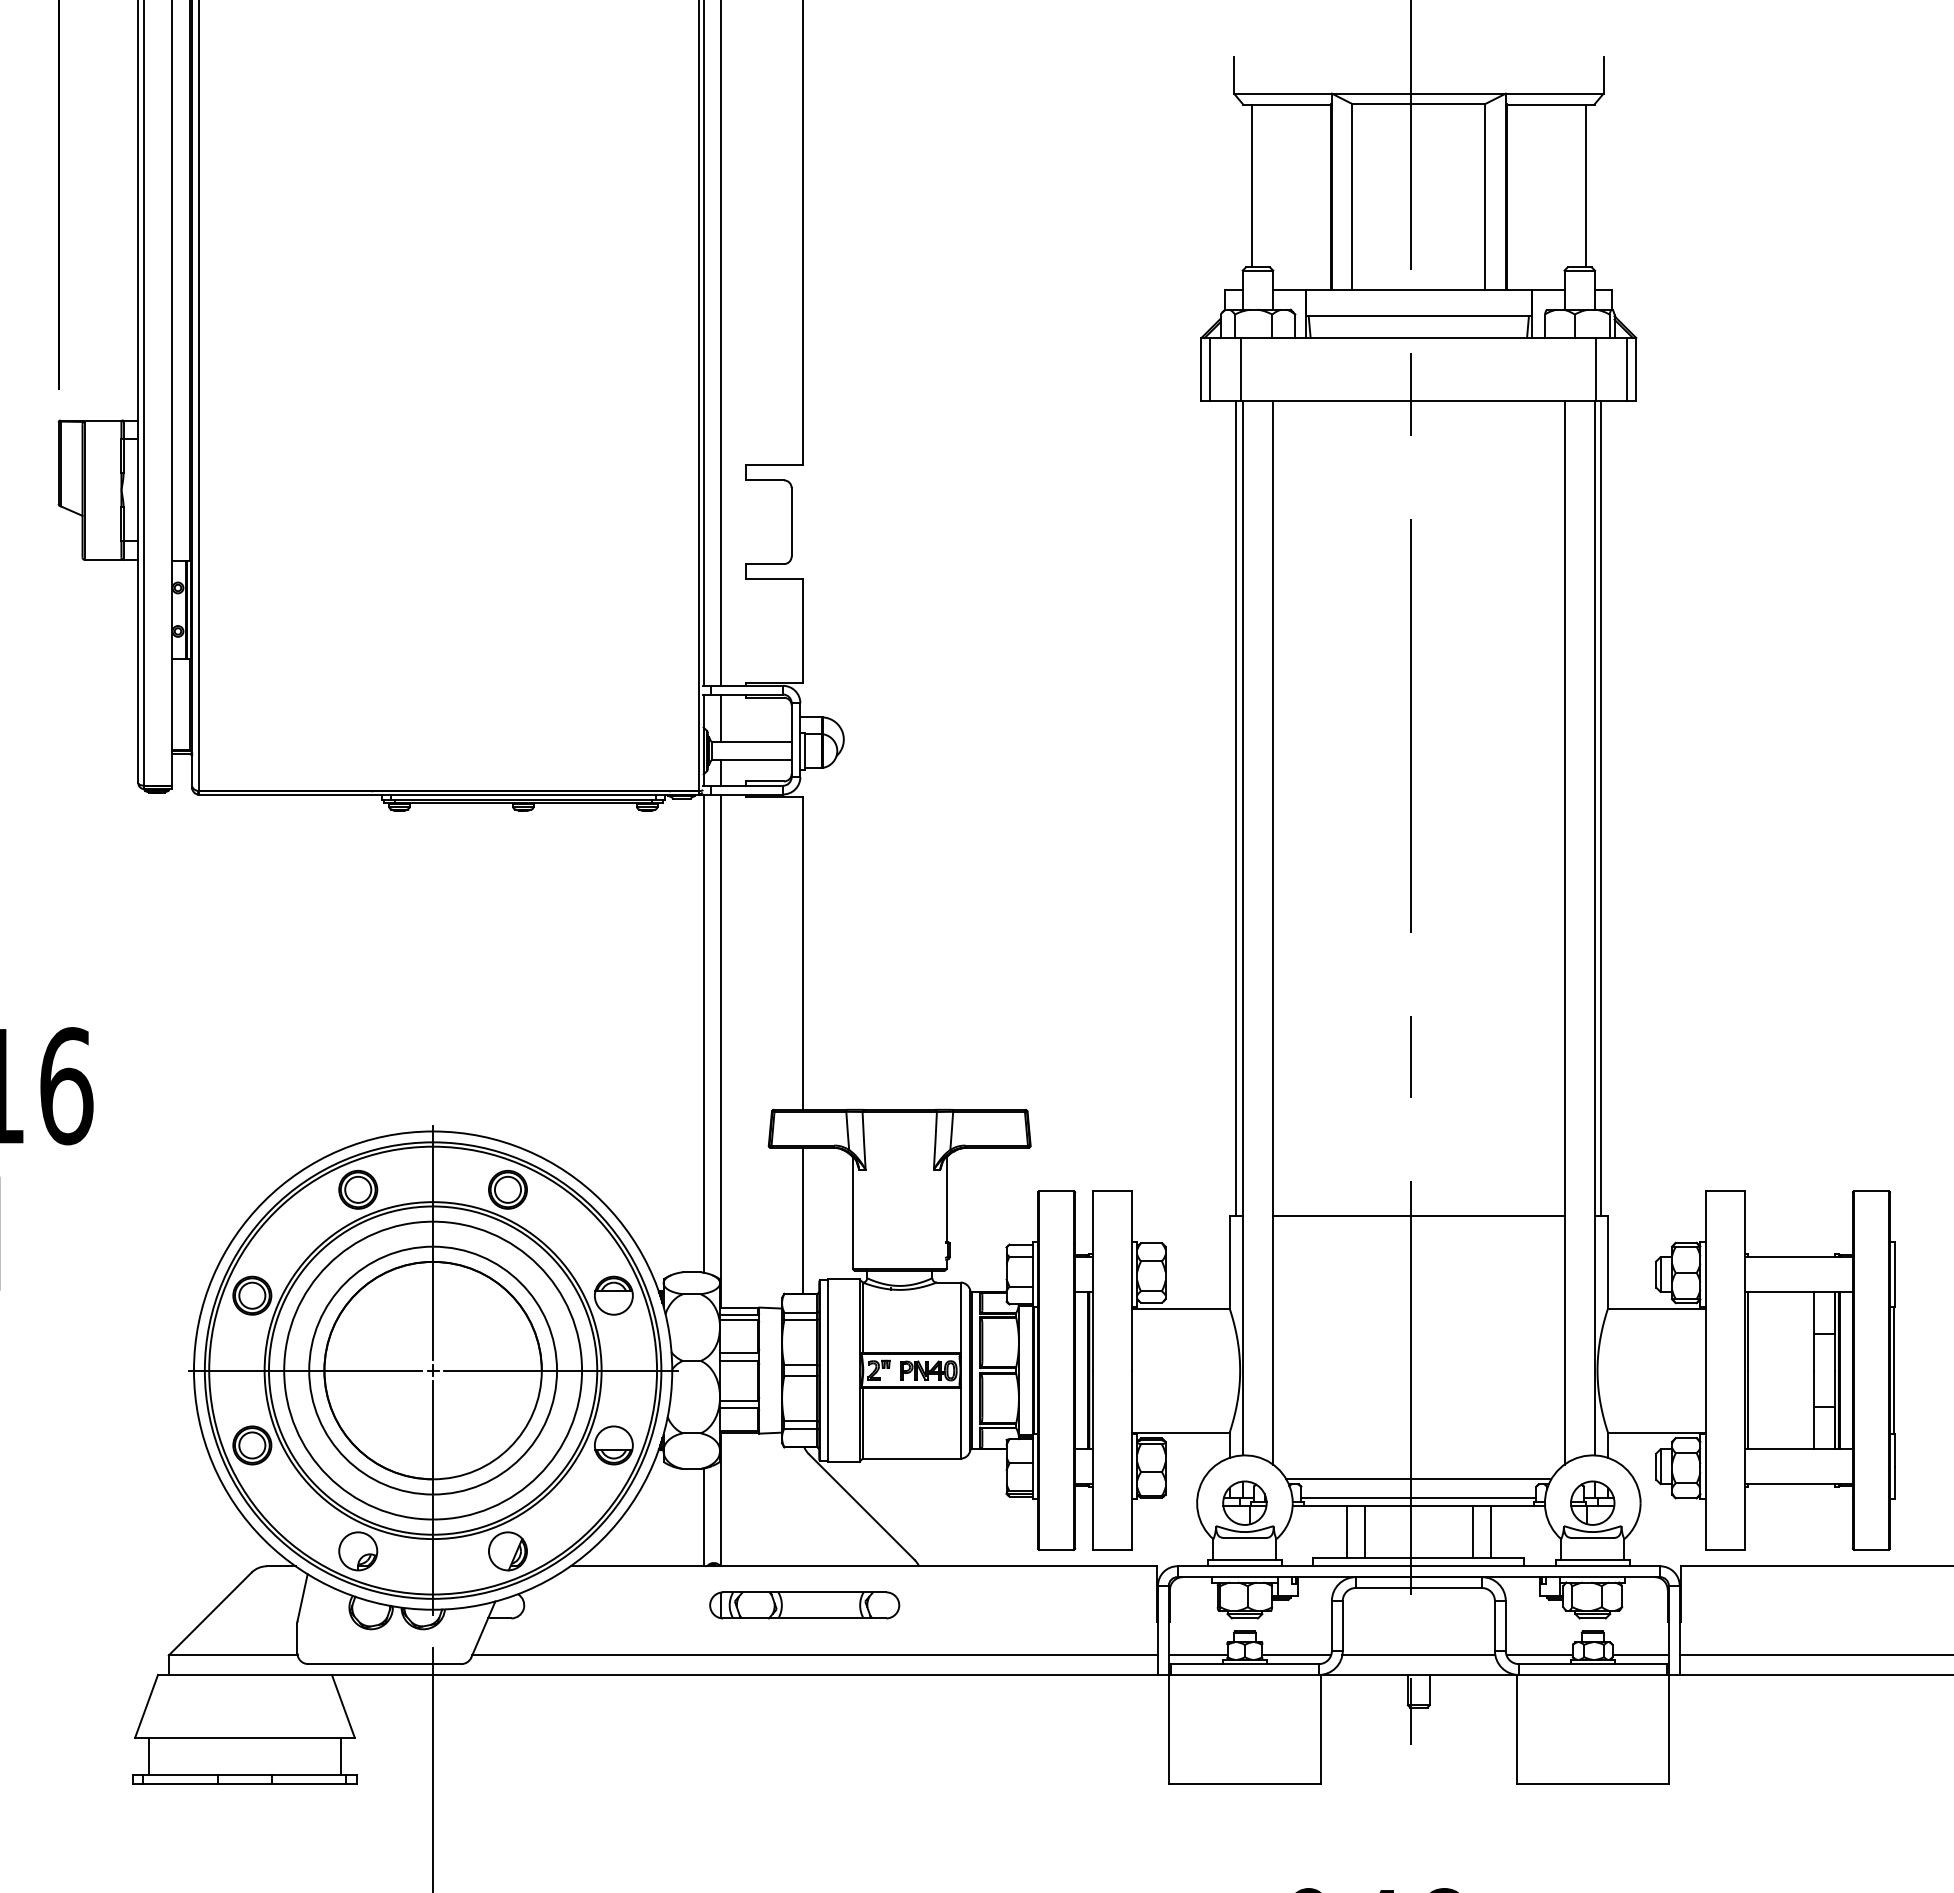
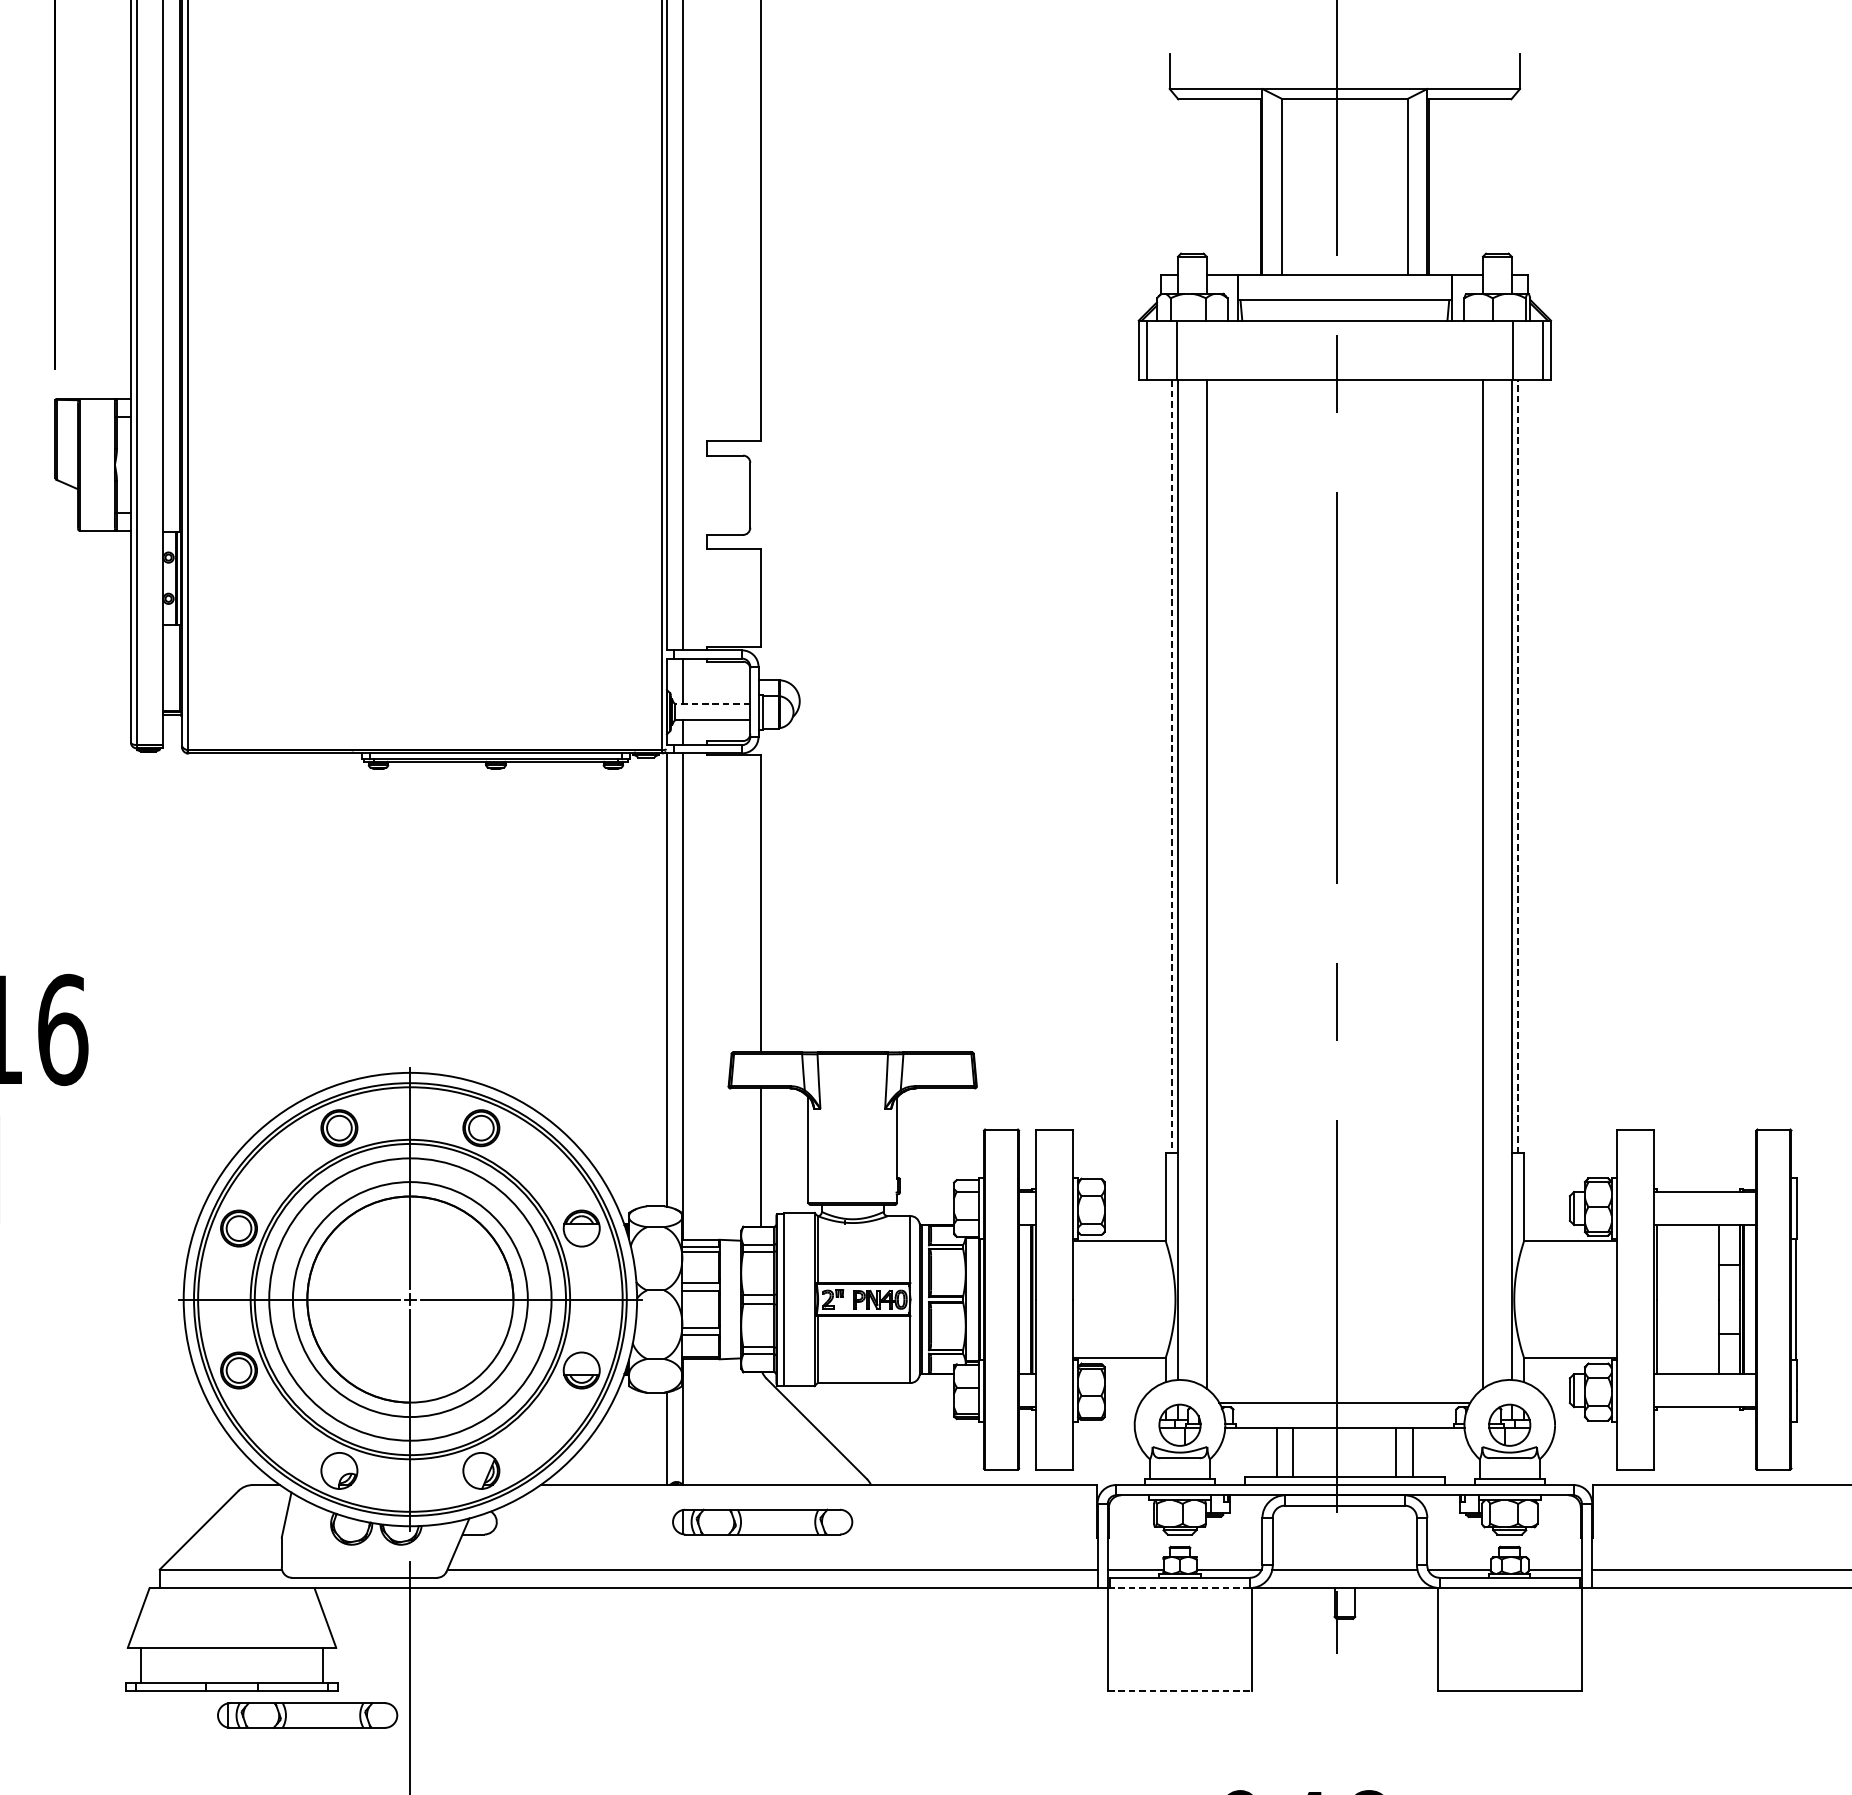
line: (1252, 185) -> (1187, 176), removed
line: (1585, 185) -> (1502, 176), removed
line: (752, 742) -> (713, 704), solid -> dashed
line: (1236, 808) -> (1172, 766), solid -> dashed
line: (1601, 808) -> (1518, 766), solid -> dashed
line: (1418, 1216) -> (1344, 1153), removed
line: (1418, 1497) -> (1344, 1419), removed
line: (1244, 1674) -> (1179, 1587), solid -> dashed
line: (1245, 1783) -> (1180, 1690), solid -> dashed
part: (324, 1809) -> (307, 1715), added

